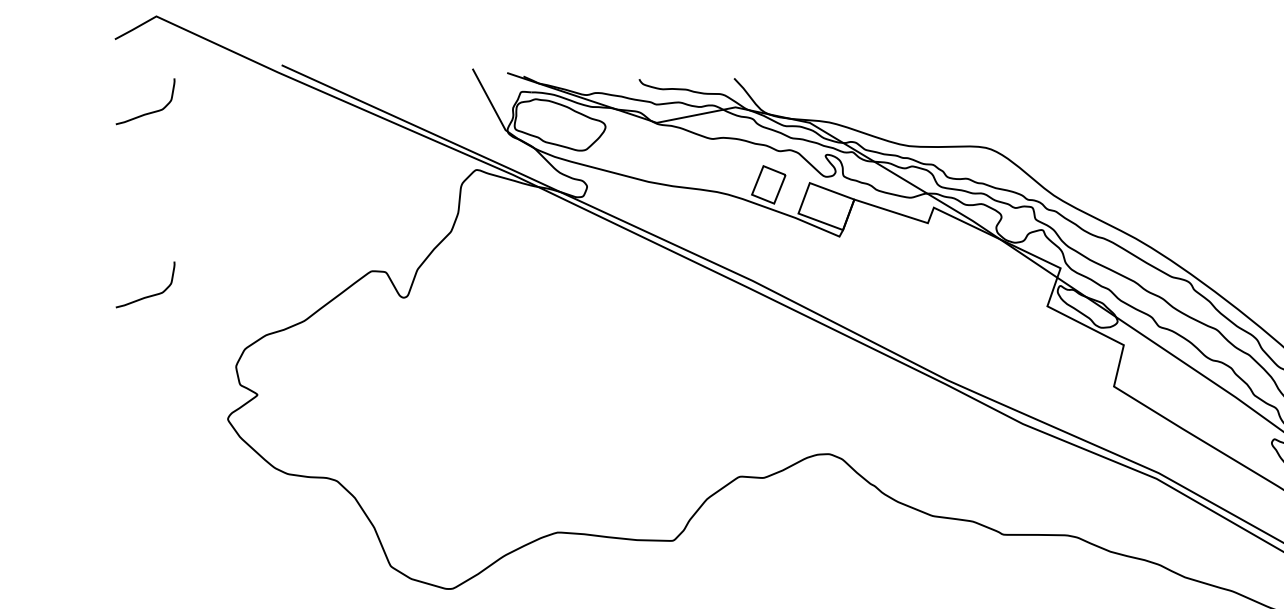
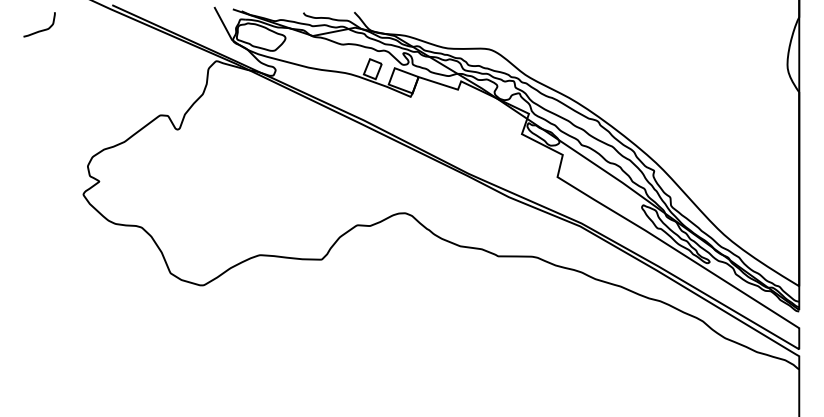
curve: (151, 293) -> (42, 127), removed

